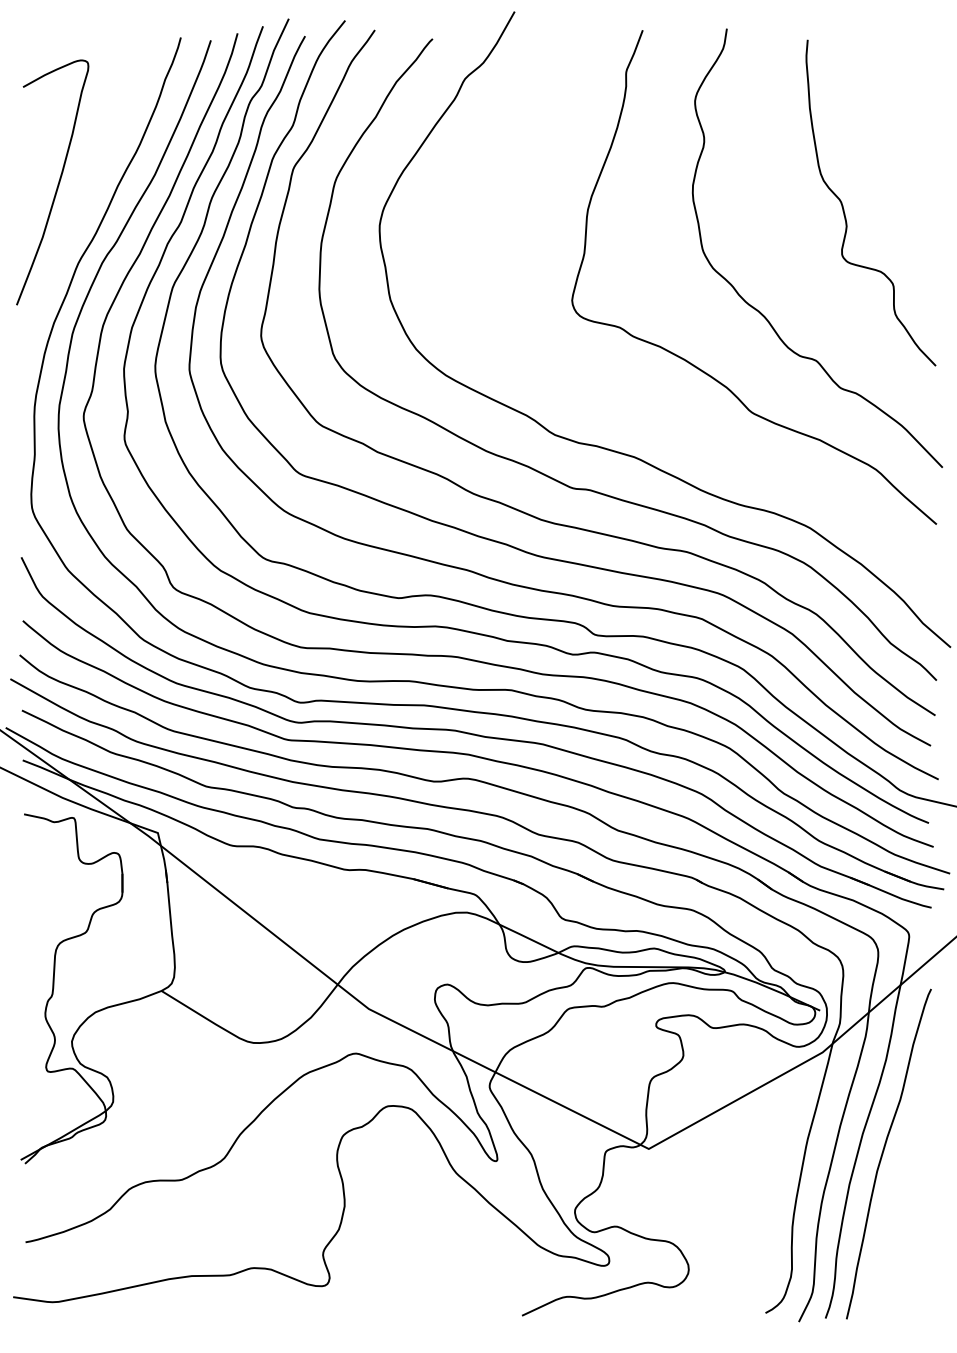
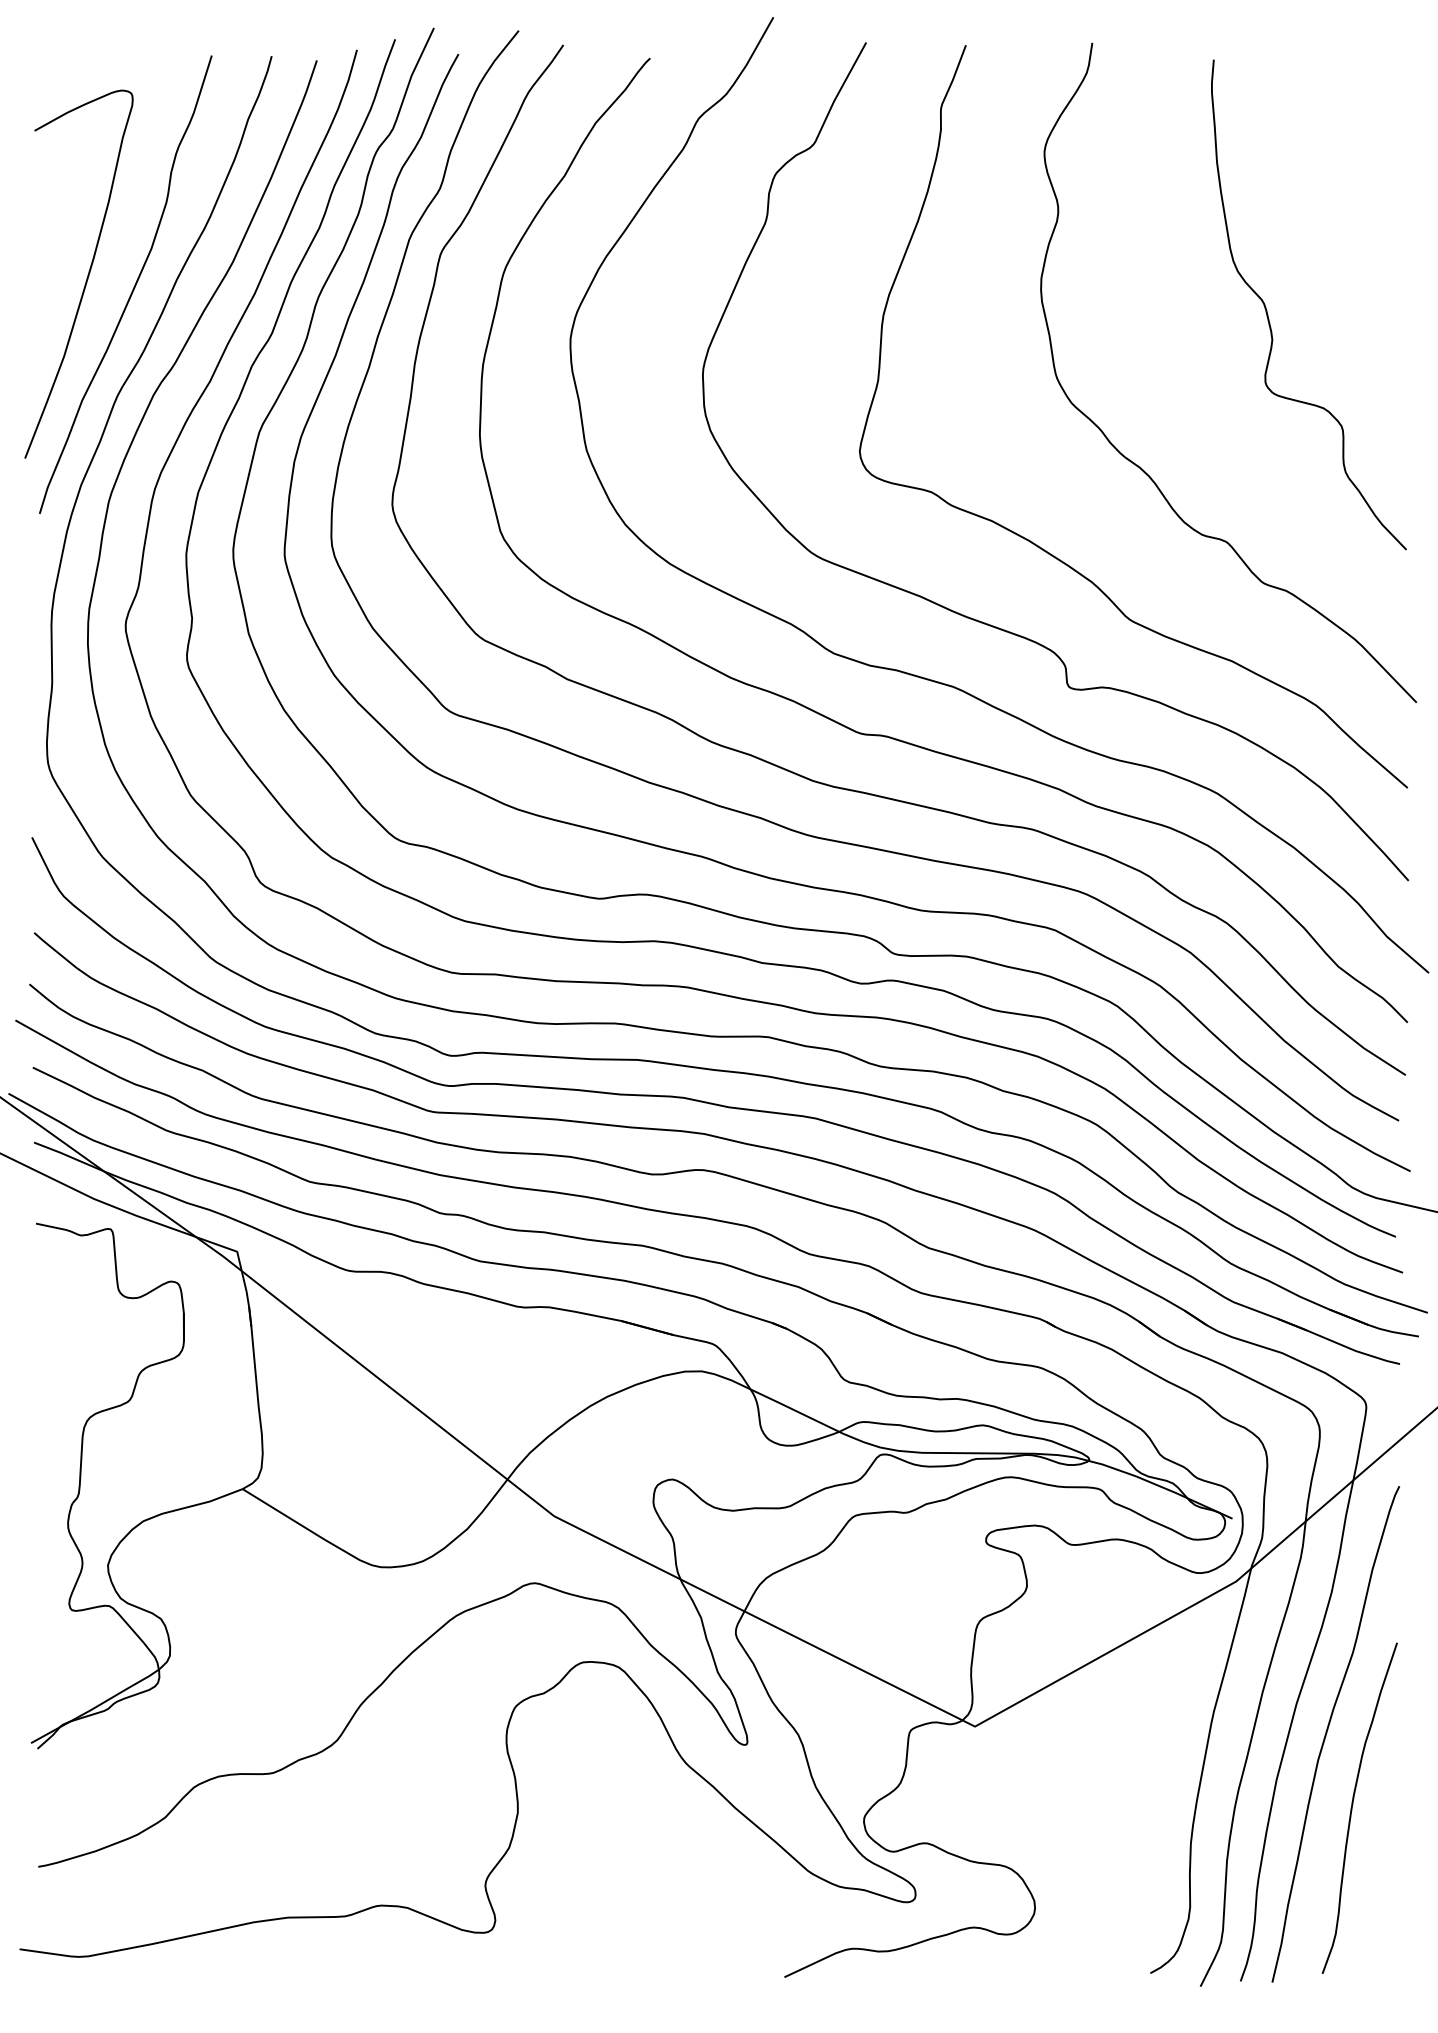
curve: (88, 191) -> (132, 287), added
curve: (660, 415) -> (992, 624), added
curve: (900, 1203) -> (1353, 1808), added

